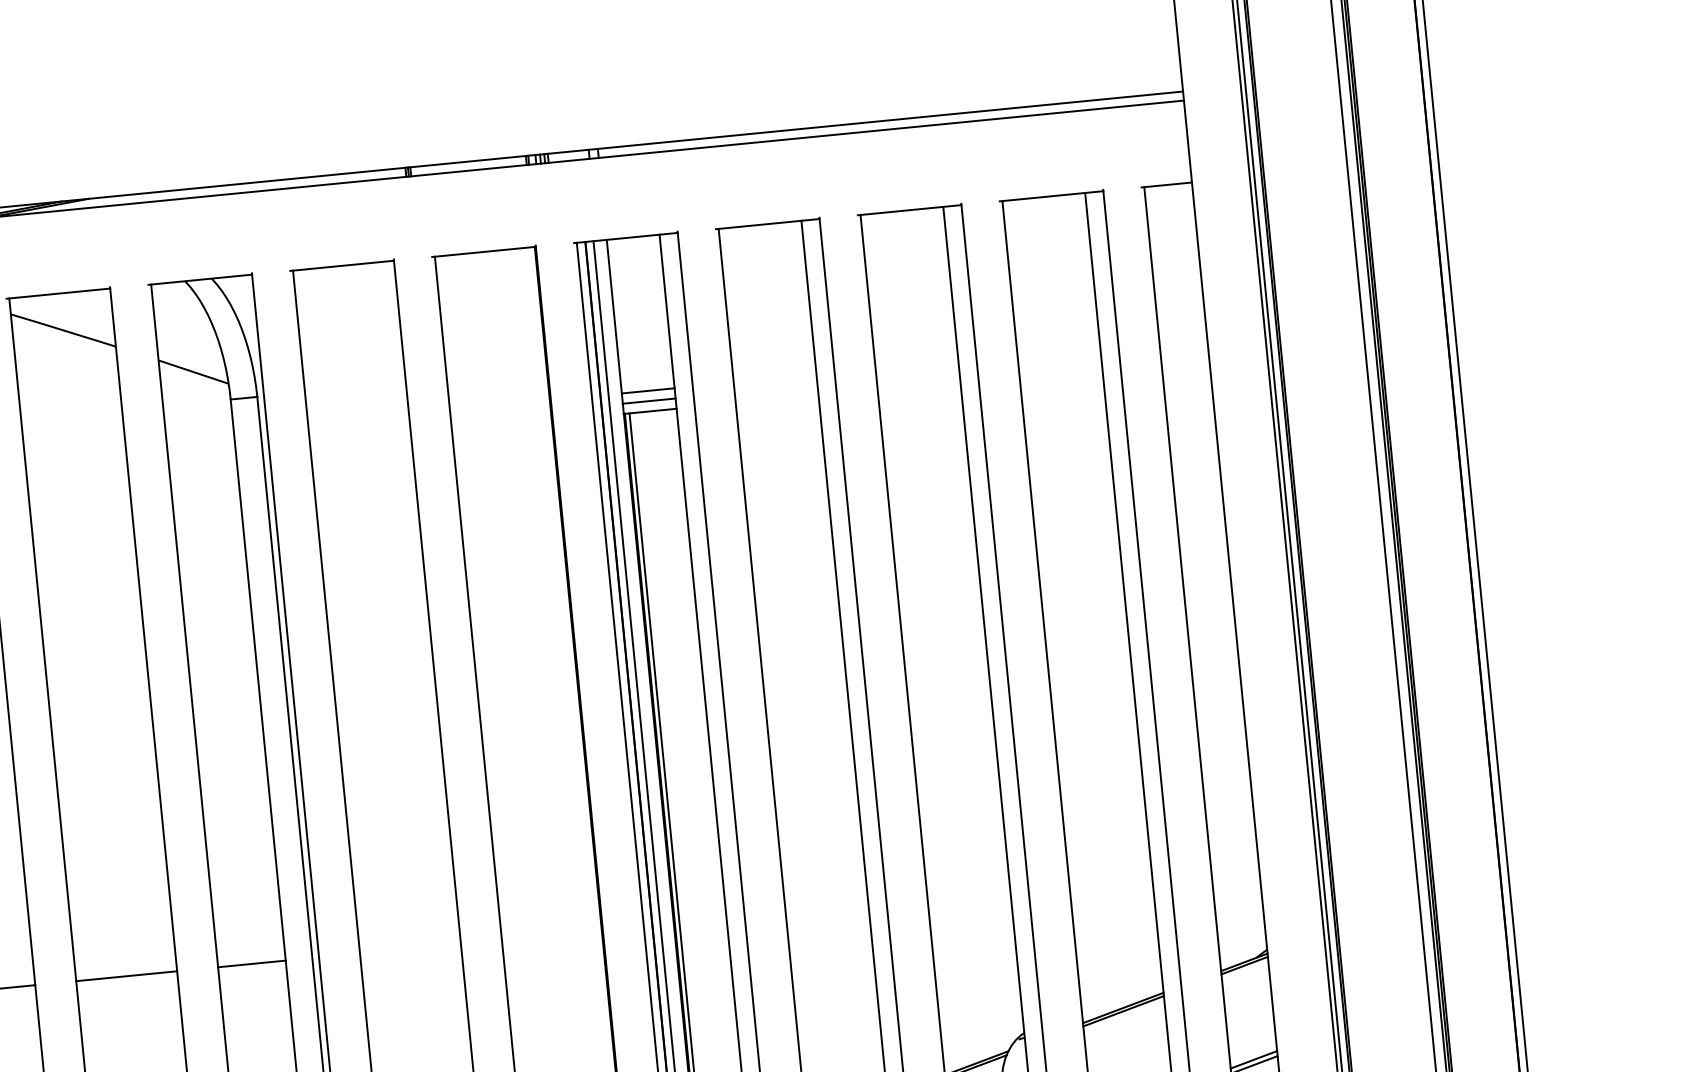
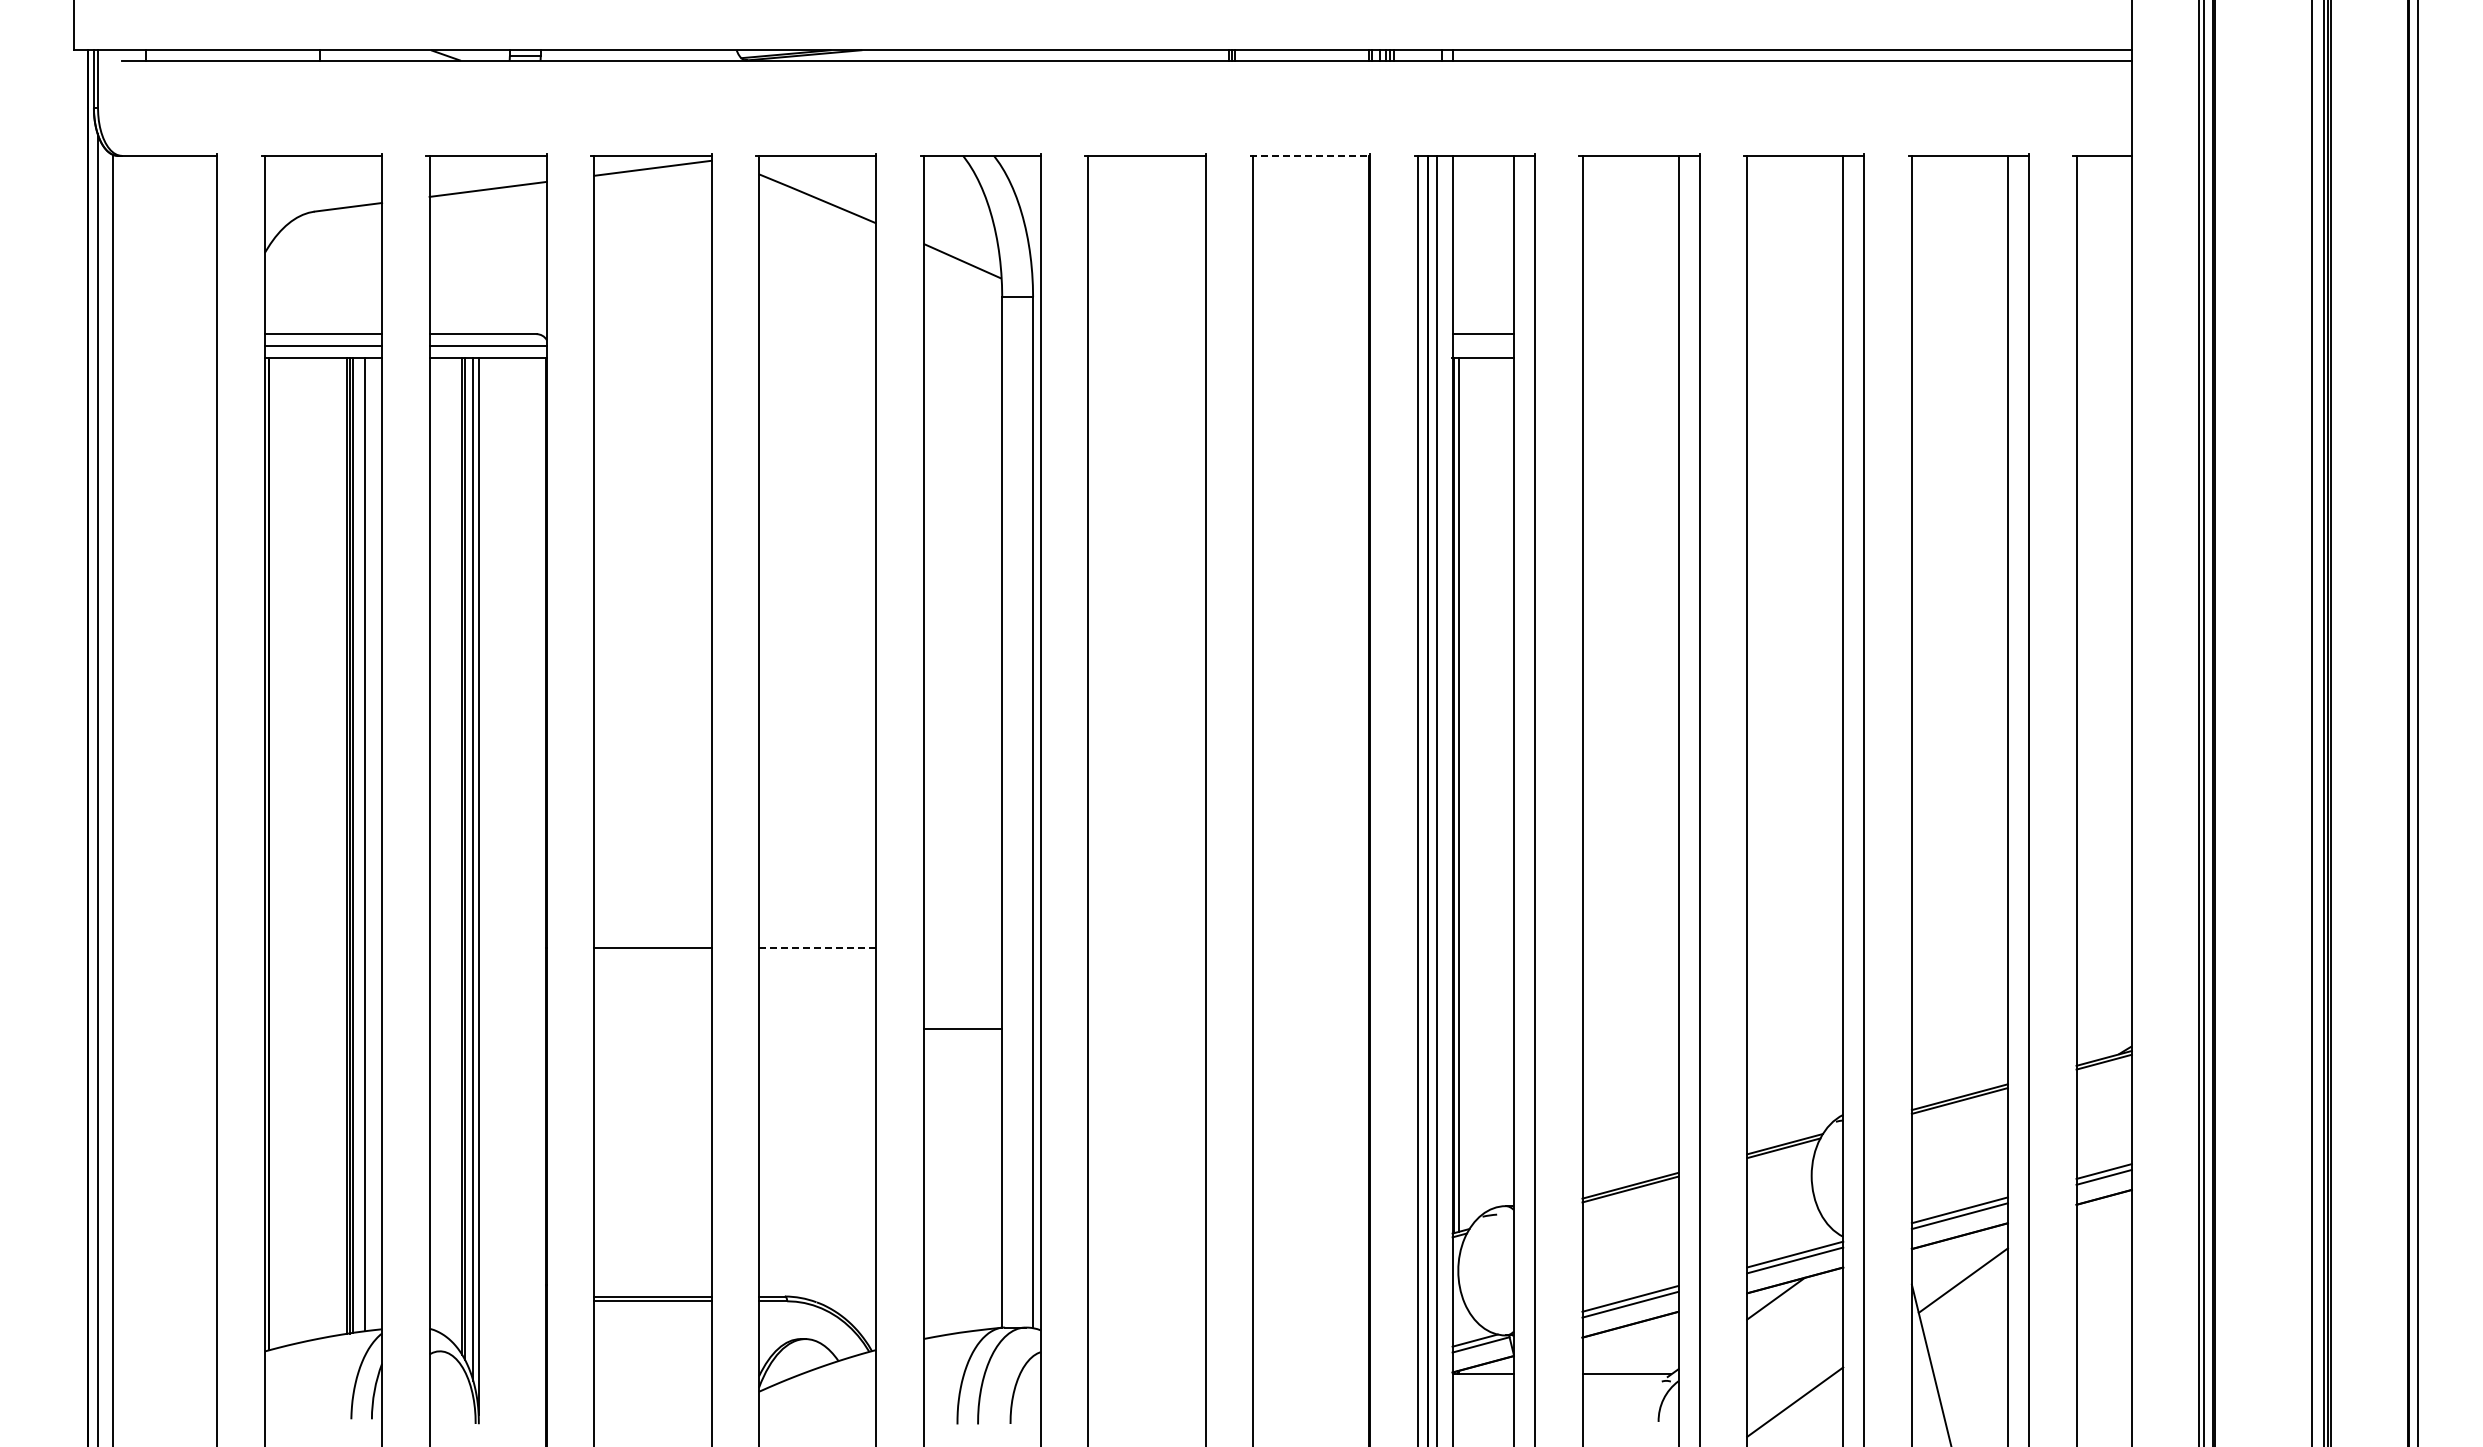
line: (484, 251) -> (1310, 155), solid -> dashed
line: (648, 401) -> (1482, 346), removed
line: (251, 964) -> (962, 1029), moved
line: (126, 976) -> (817, 948), solid -> dashed

